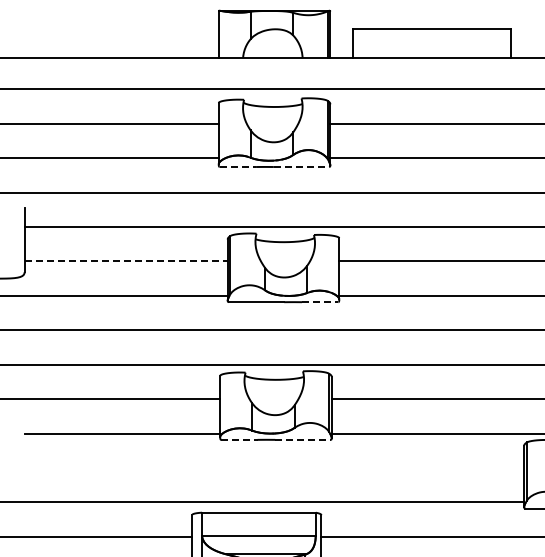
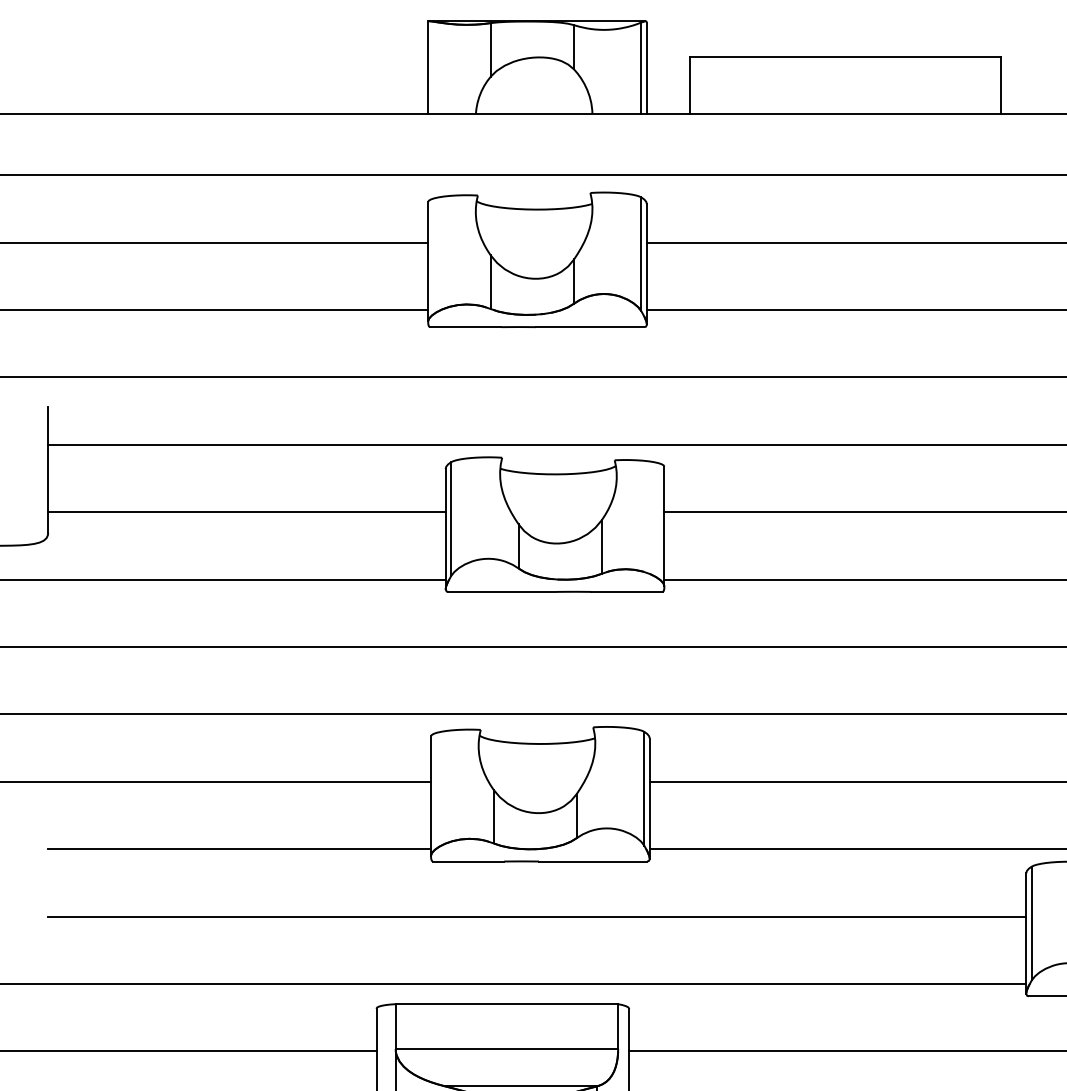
line: (238, 167) -> (466, 328), dashed -> solid
line: (301, 167) -> (590, 328), dashed -> solid
line: (126, 261) -> (247, 512), dashed -> solid
line: (320, 302) -> (627, 592), dashed -> solid
line: (239, 439) -> (468, 860), dashed -> solid
line: (302, 439) -> (592, 860), dashed -> solid
line: (274, 467) -> (537, 915), added

